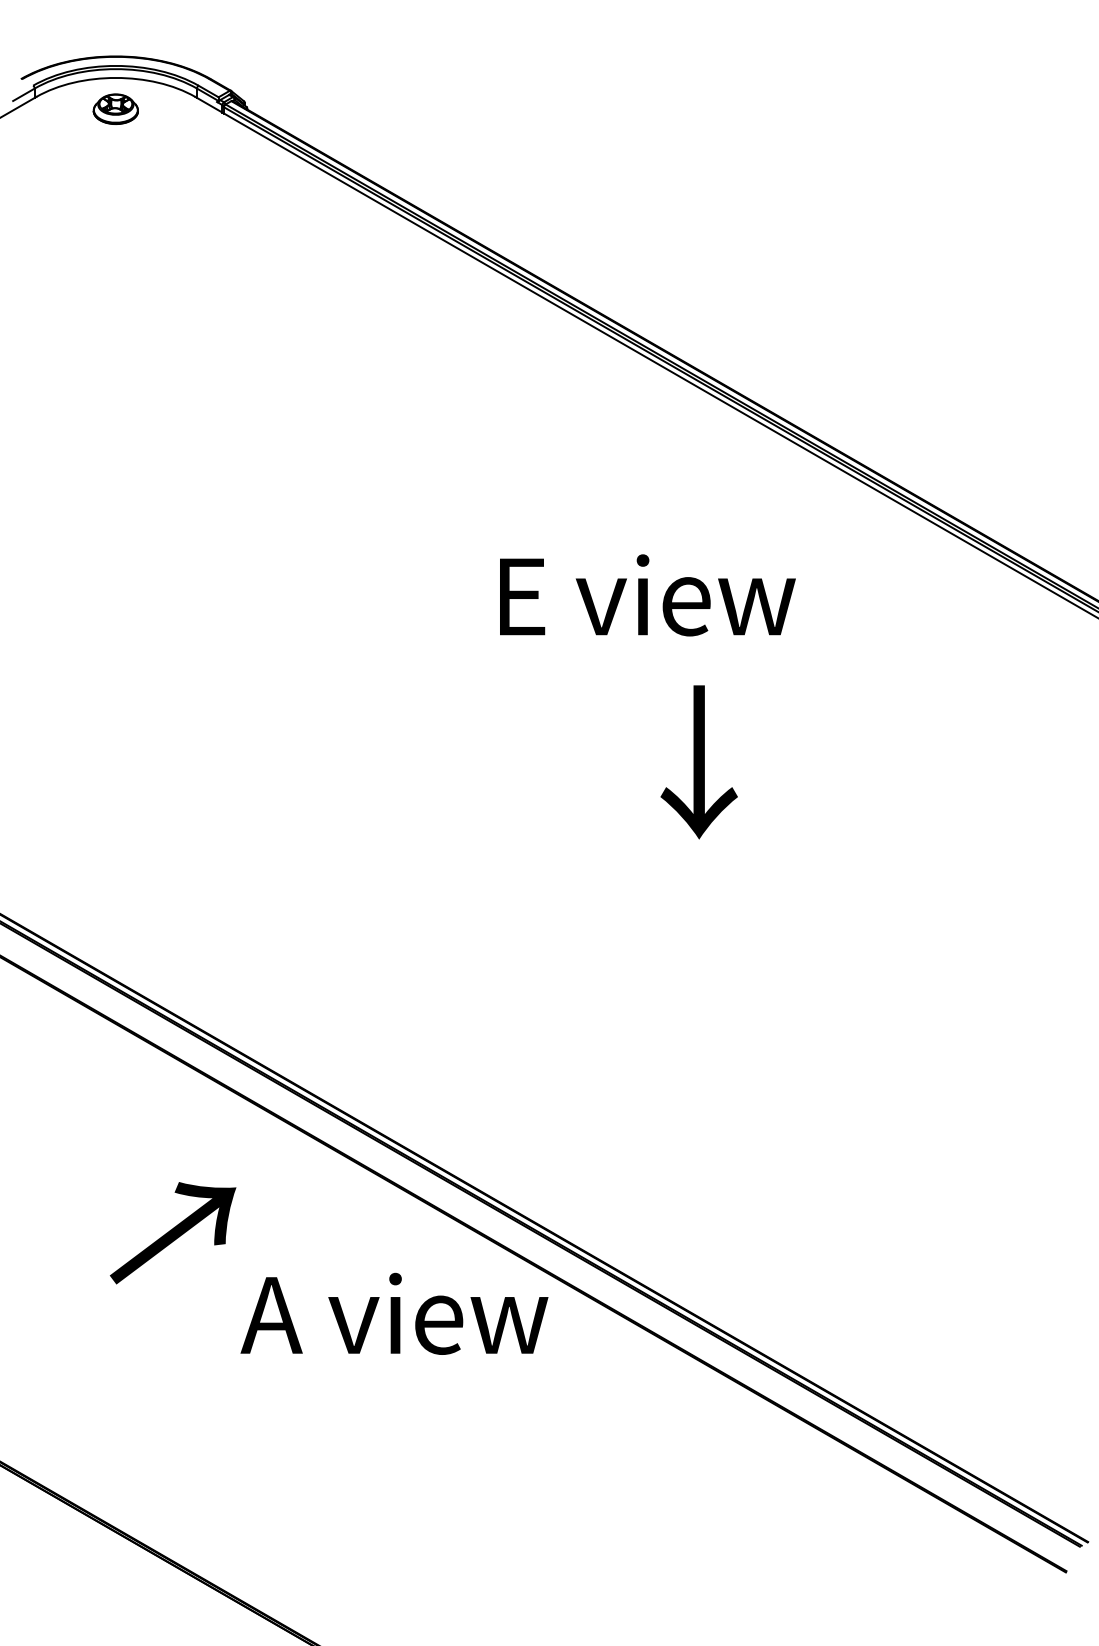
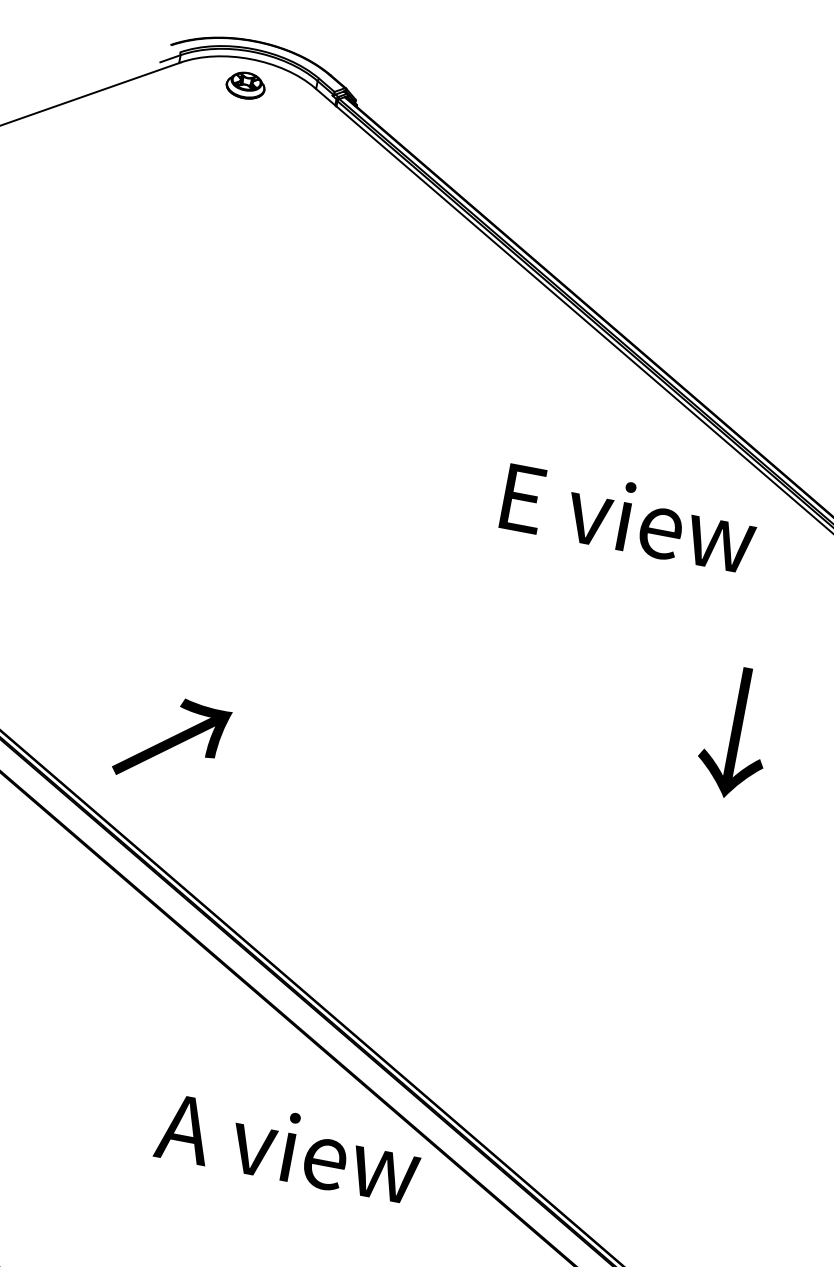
text: (647, 595) -> (629, 517), moved
text: (698, 762) -> (735, 732), moved
text: (173, 1233) -> (172, 741), moved

